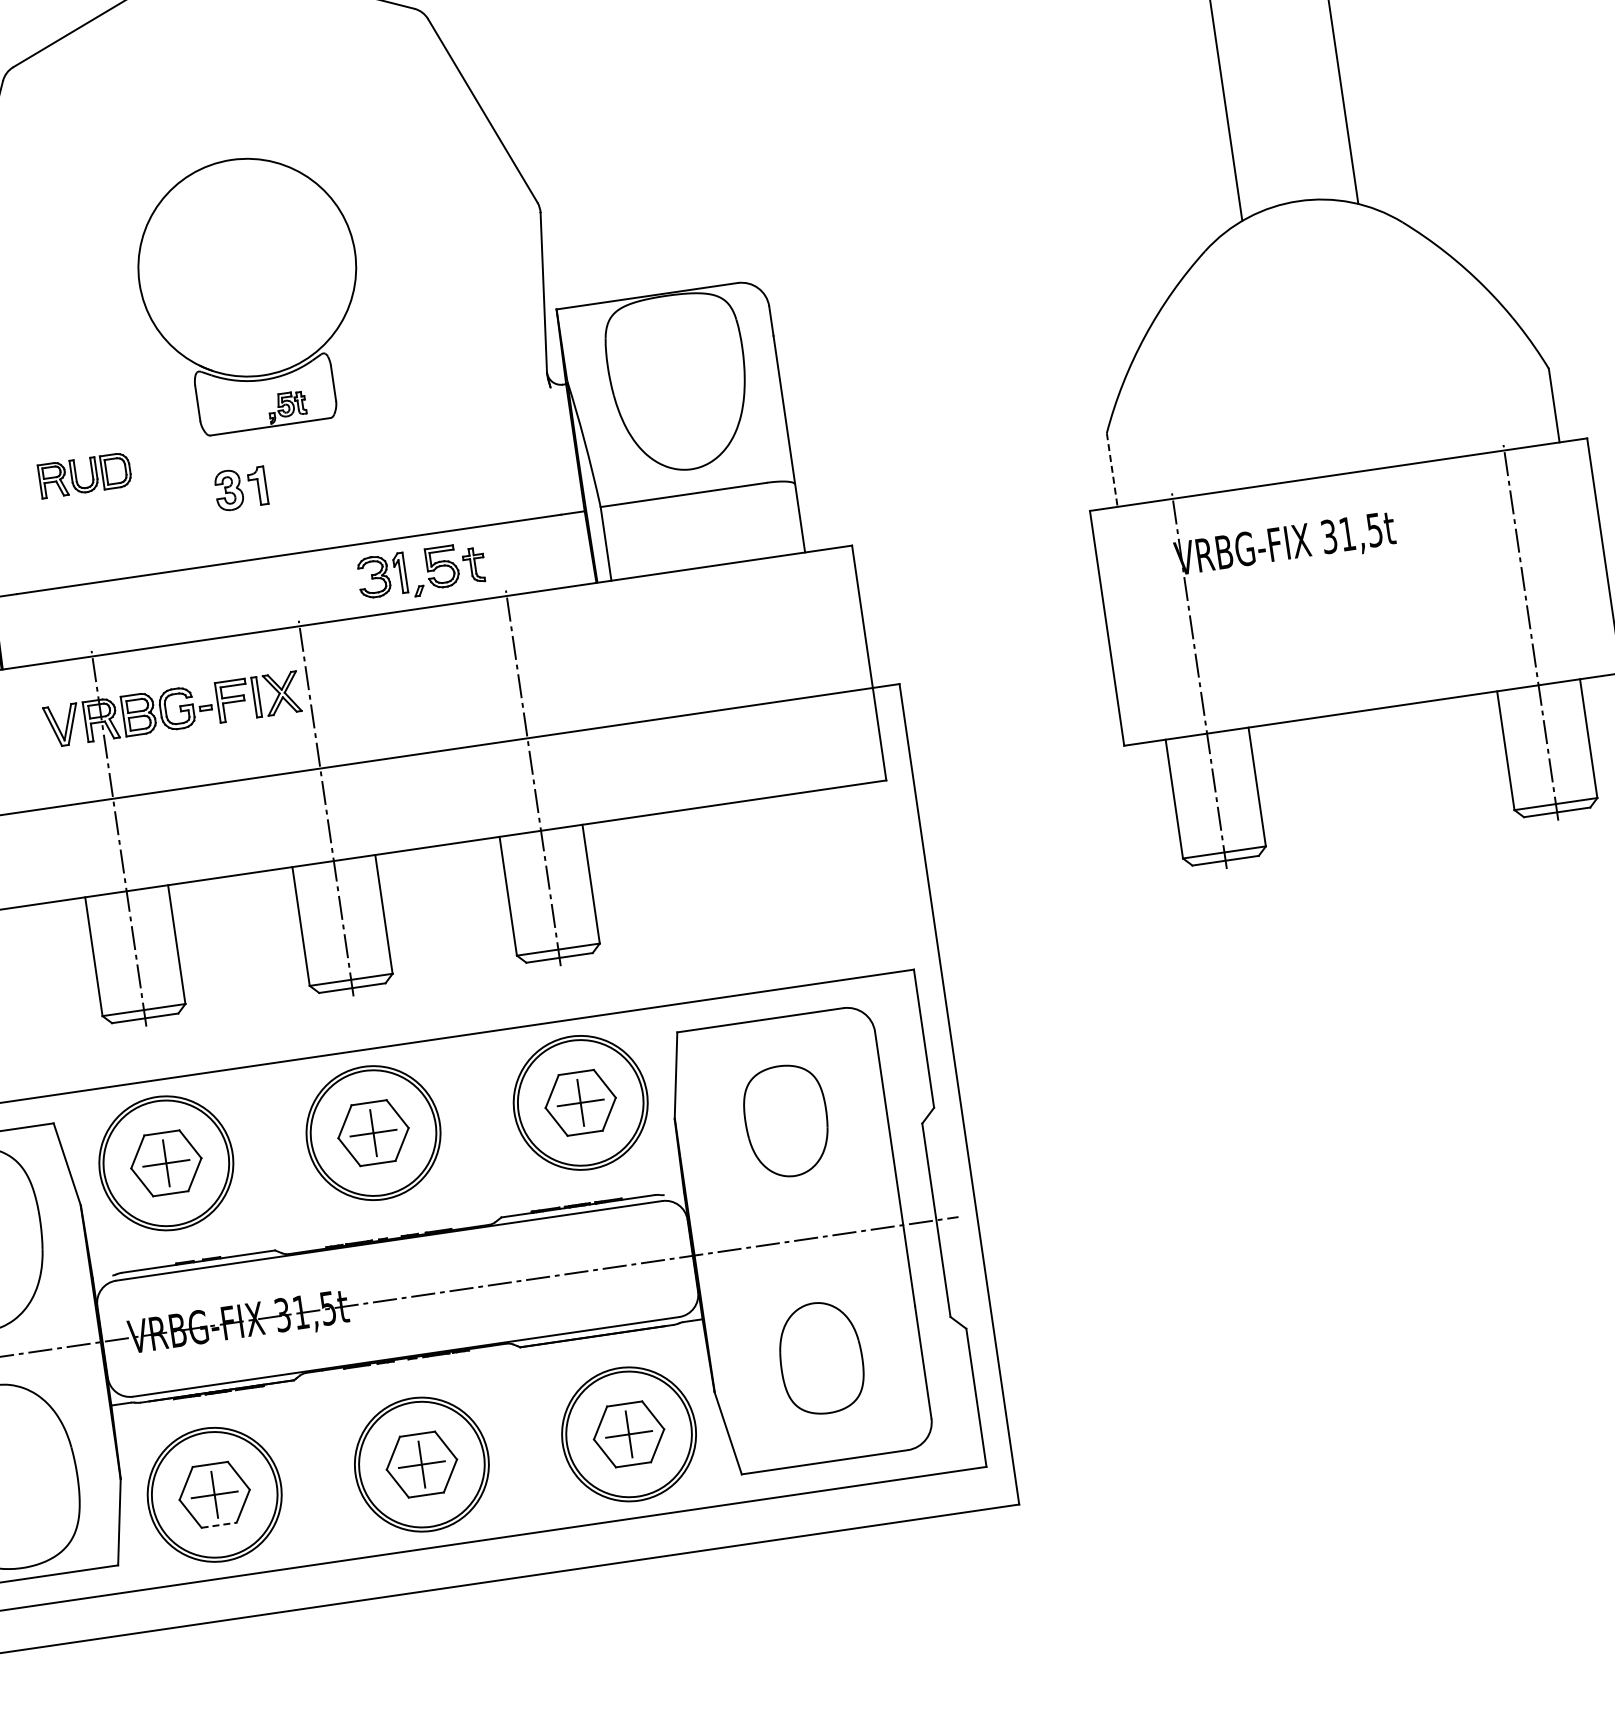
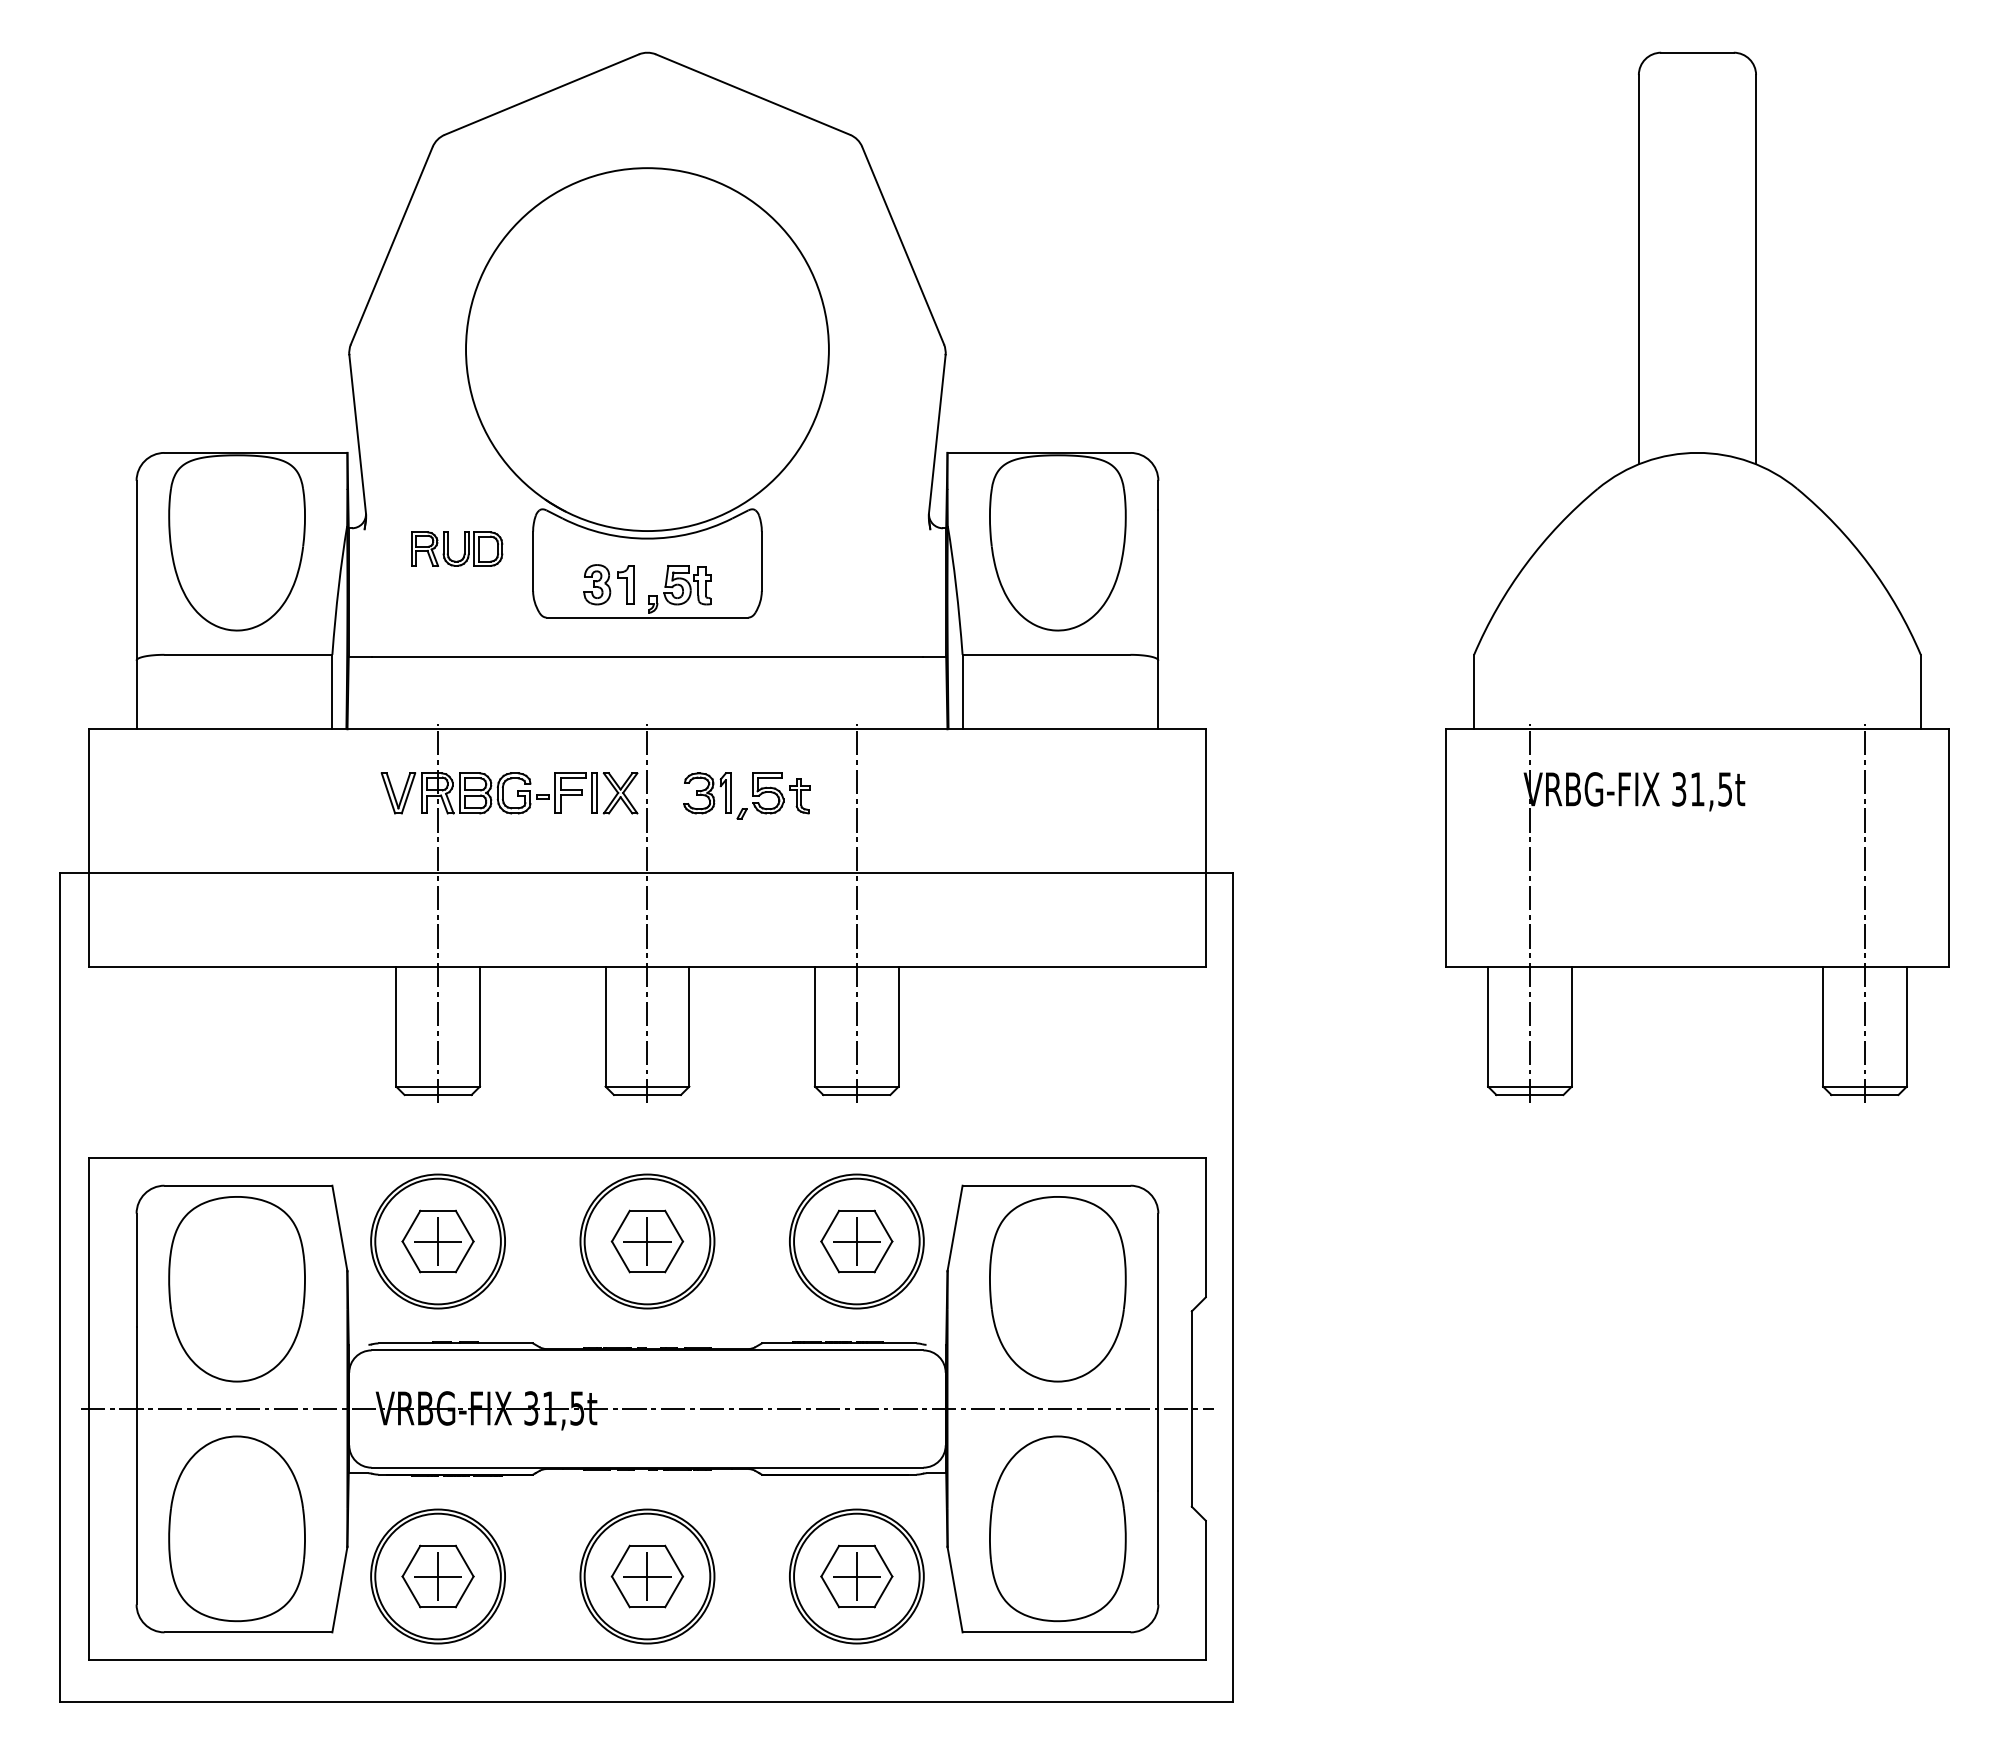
part: (251, 292) -> (647, 392), size x1.67
line: (1112, 470) -> (1474, 692), dashed -> solid
part: (421, 572) -> (746, 795), moved
part: (786, 1121) -> (1057, 1289), size x1.67
part: (820, 1357) -> (1057, 1528), size x1.67
line: (219, 1525) -> (438, 1607), dashed -> solid

